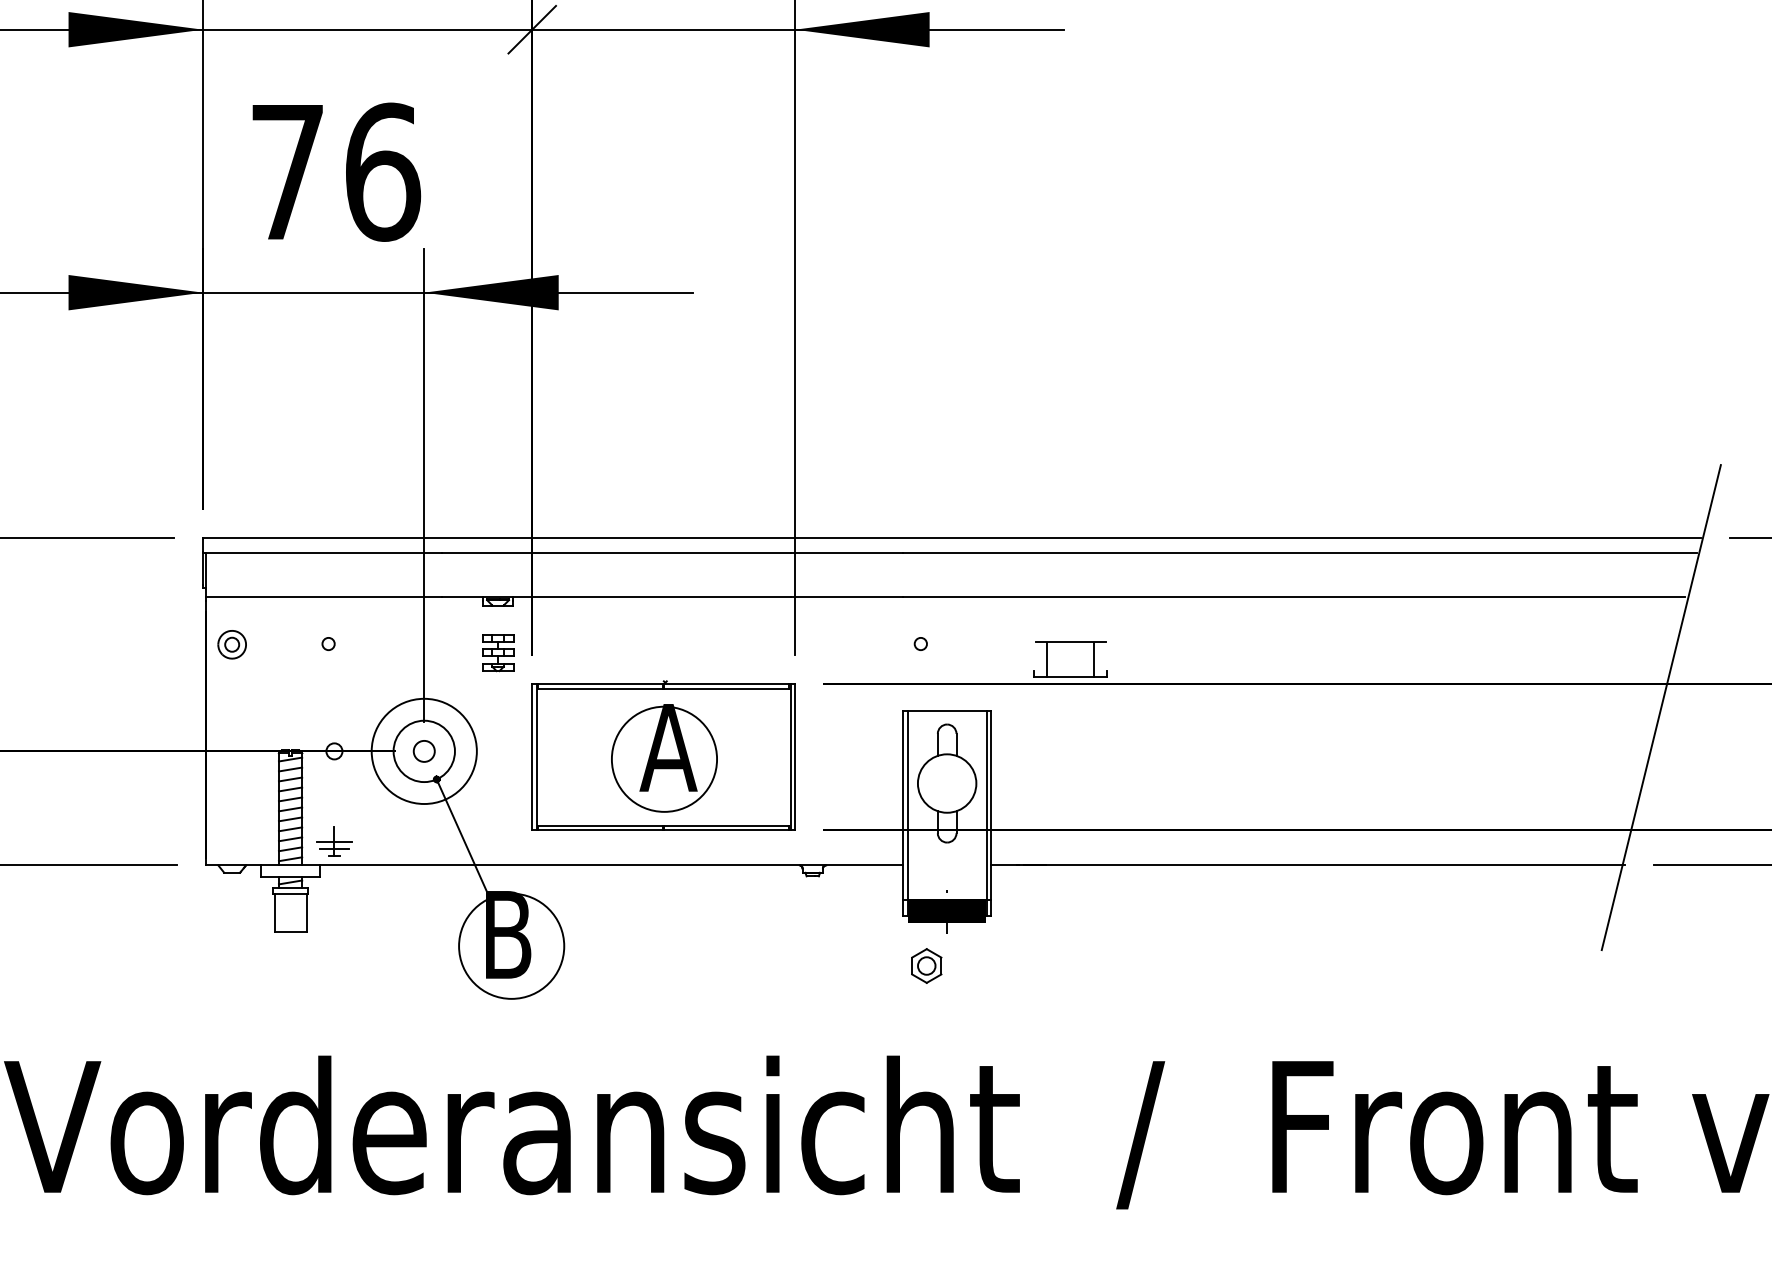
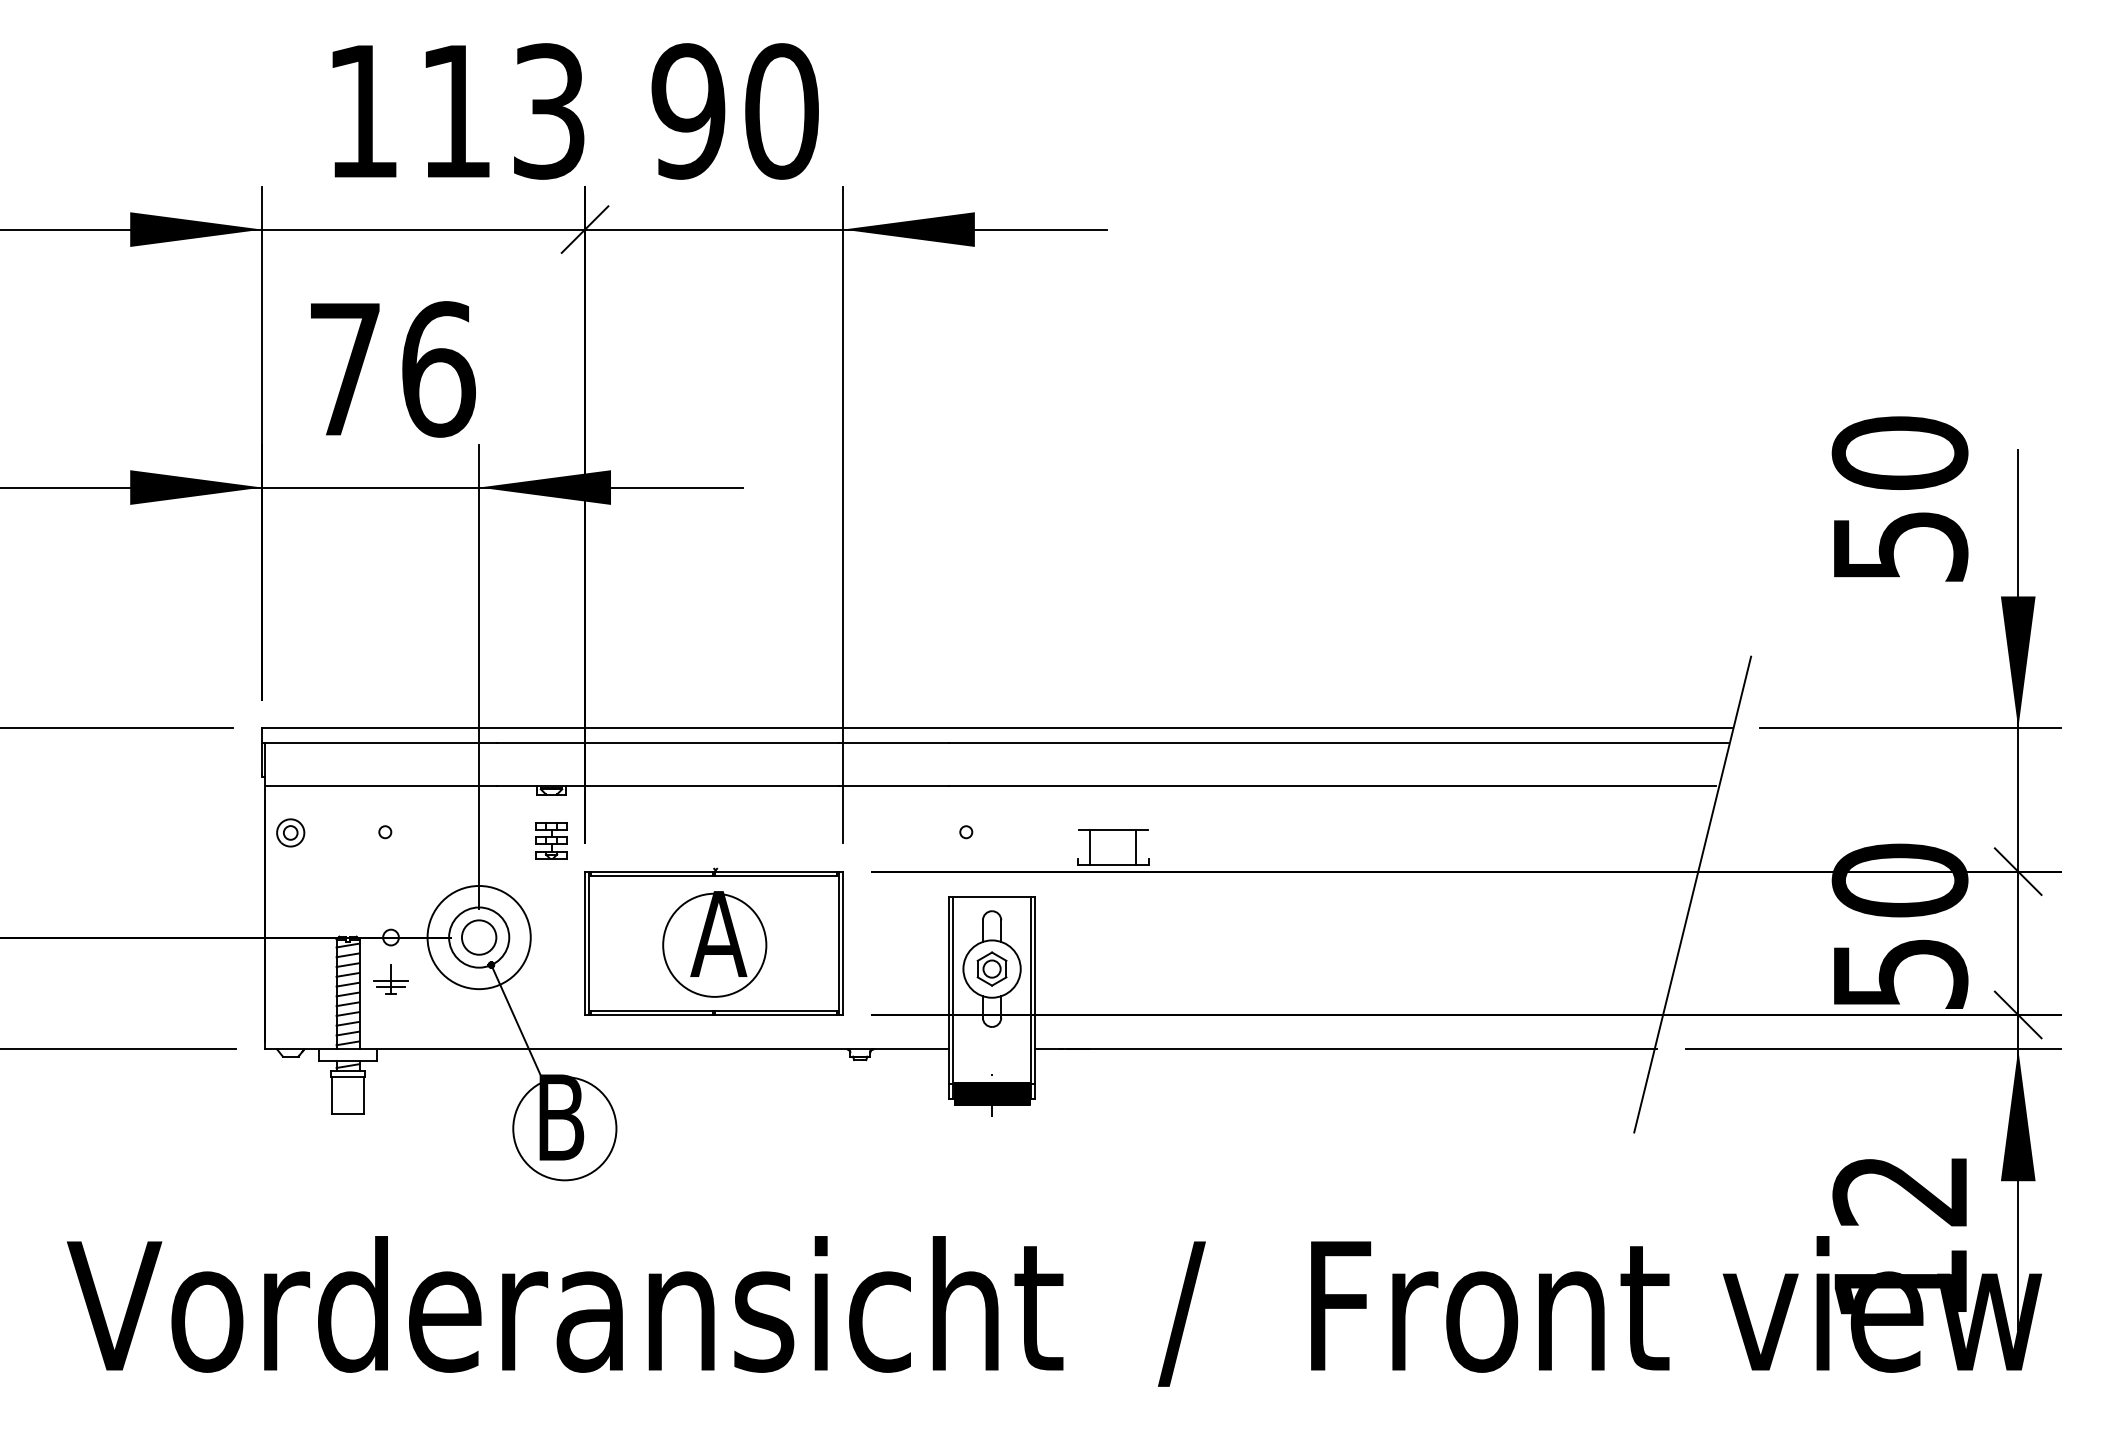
circle: (423, 751) -> (478, 937), size x1.67
part: (333, 841) -> (390, 979), moved
part: (926, 965) -> (991, 968), moved

